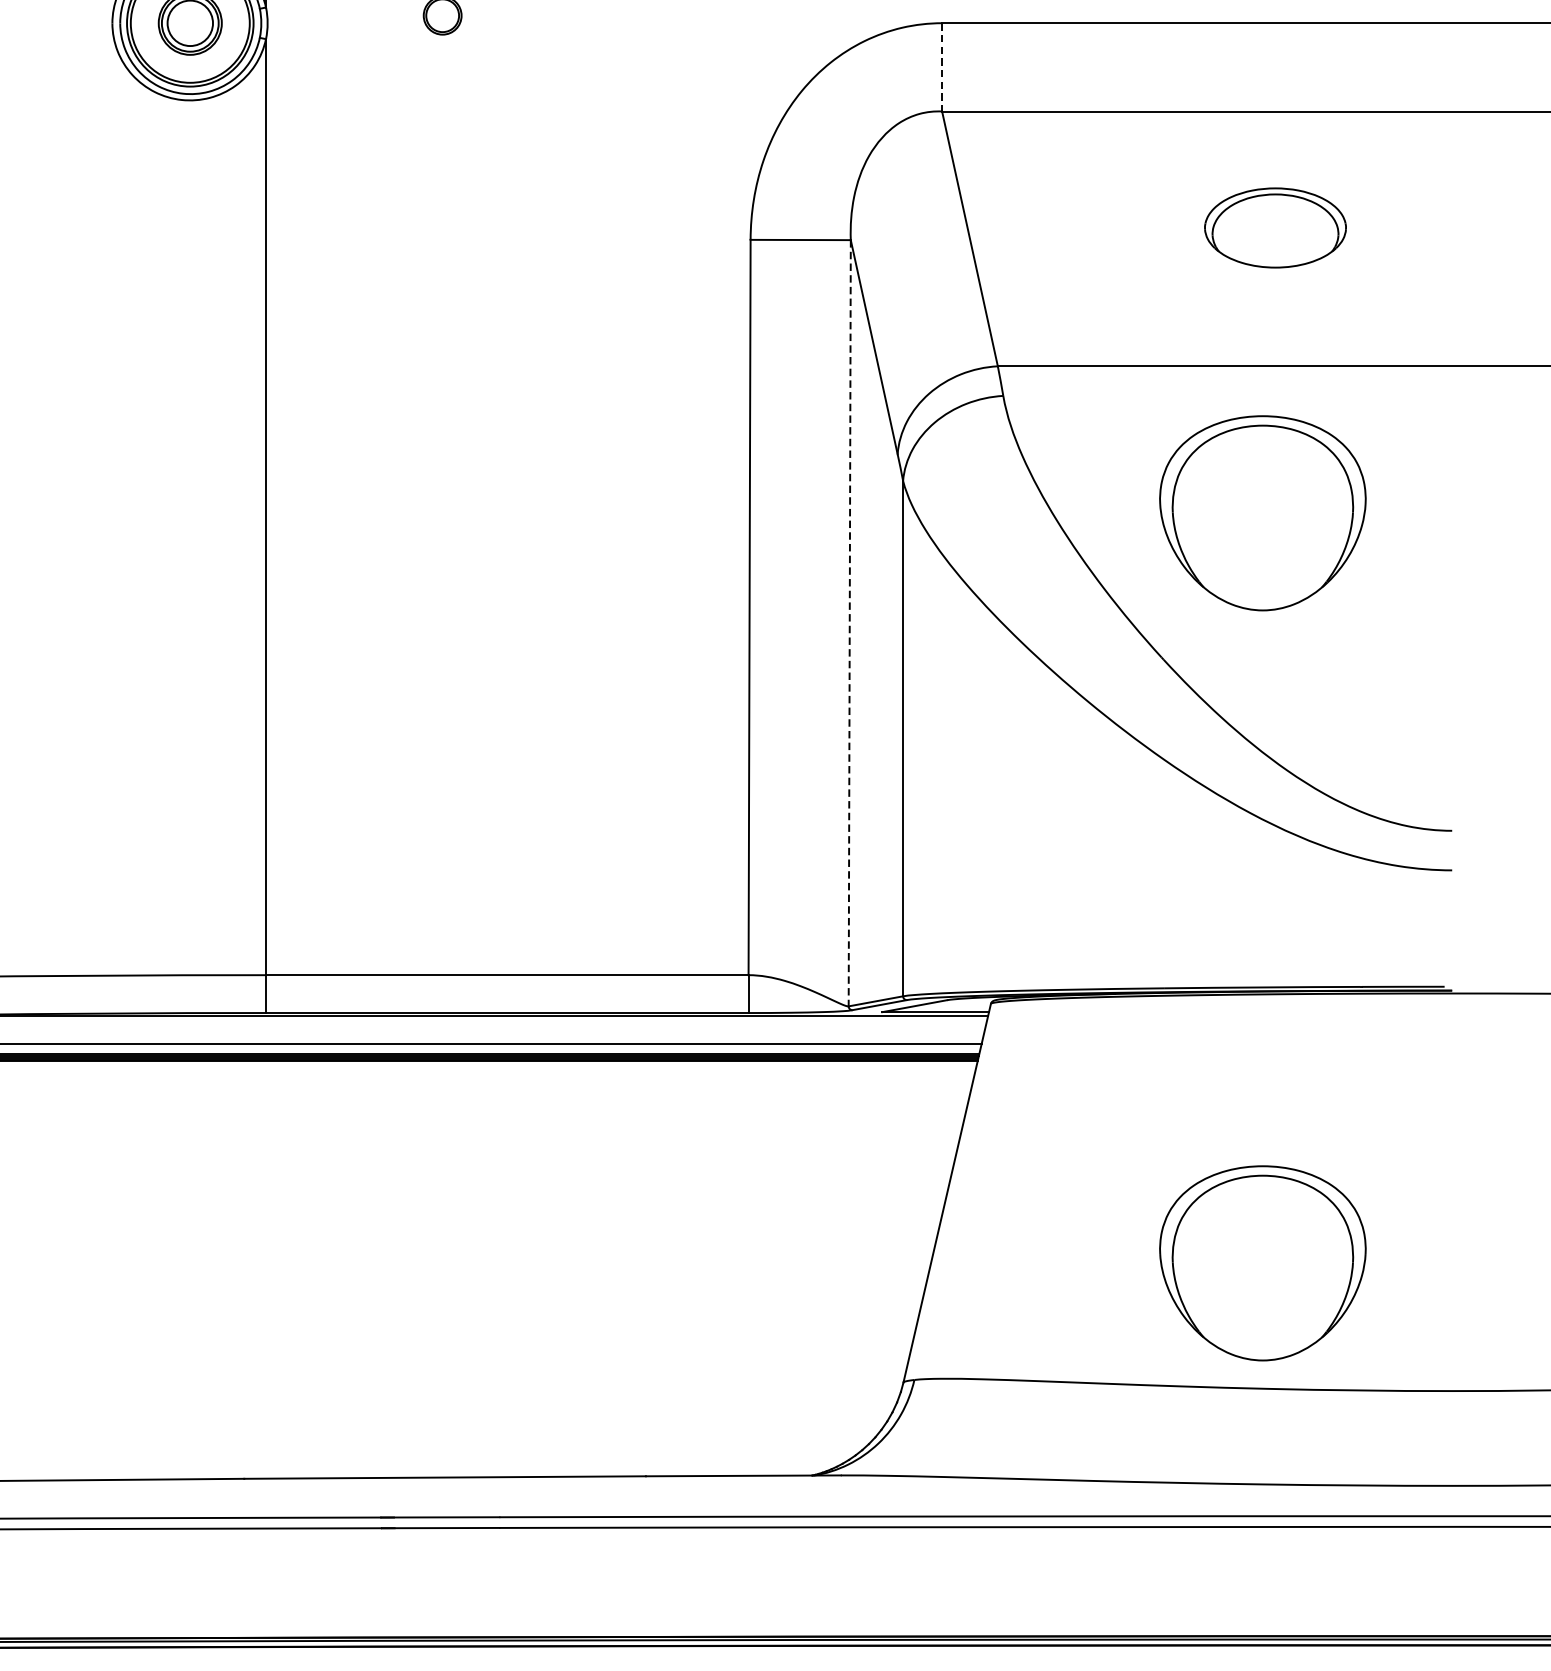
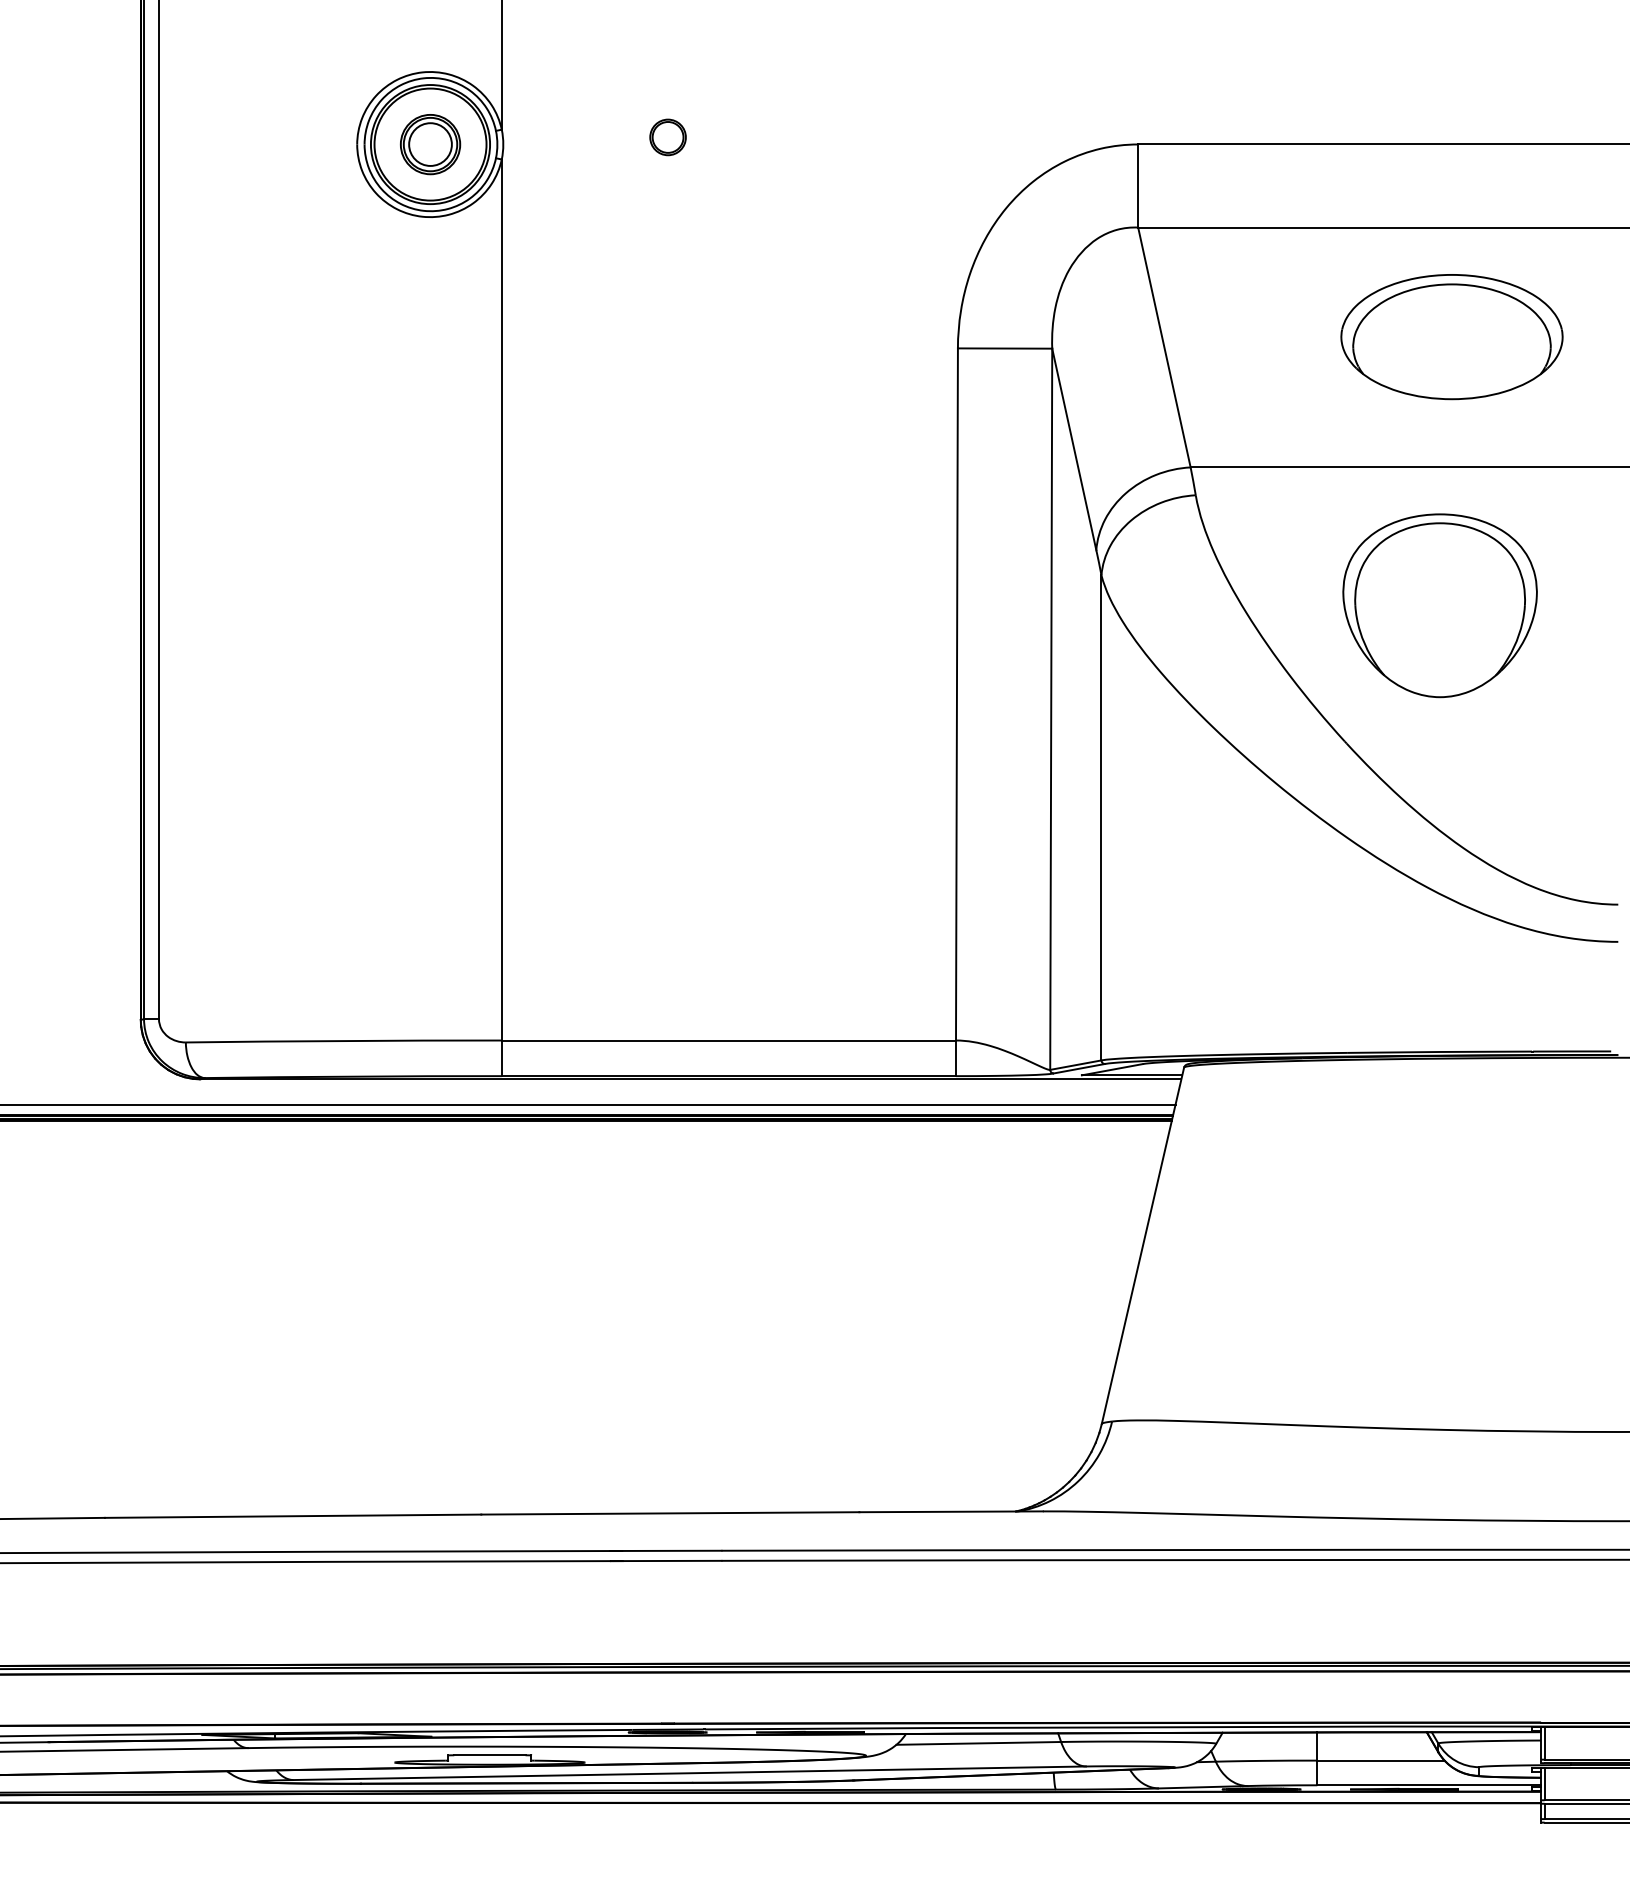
line: (942, 67) -> (1138, 186), dashed -> solid
part: (1274, 228) -> (1451, 337), size x1.67
line: (850, 623) -> (1051, 709), dashed -> solid
part: (1262, 1263) -> (1439, 1311), removed

